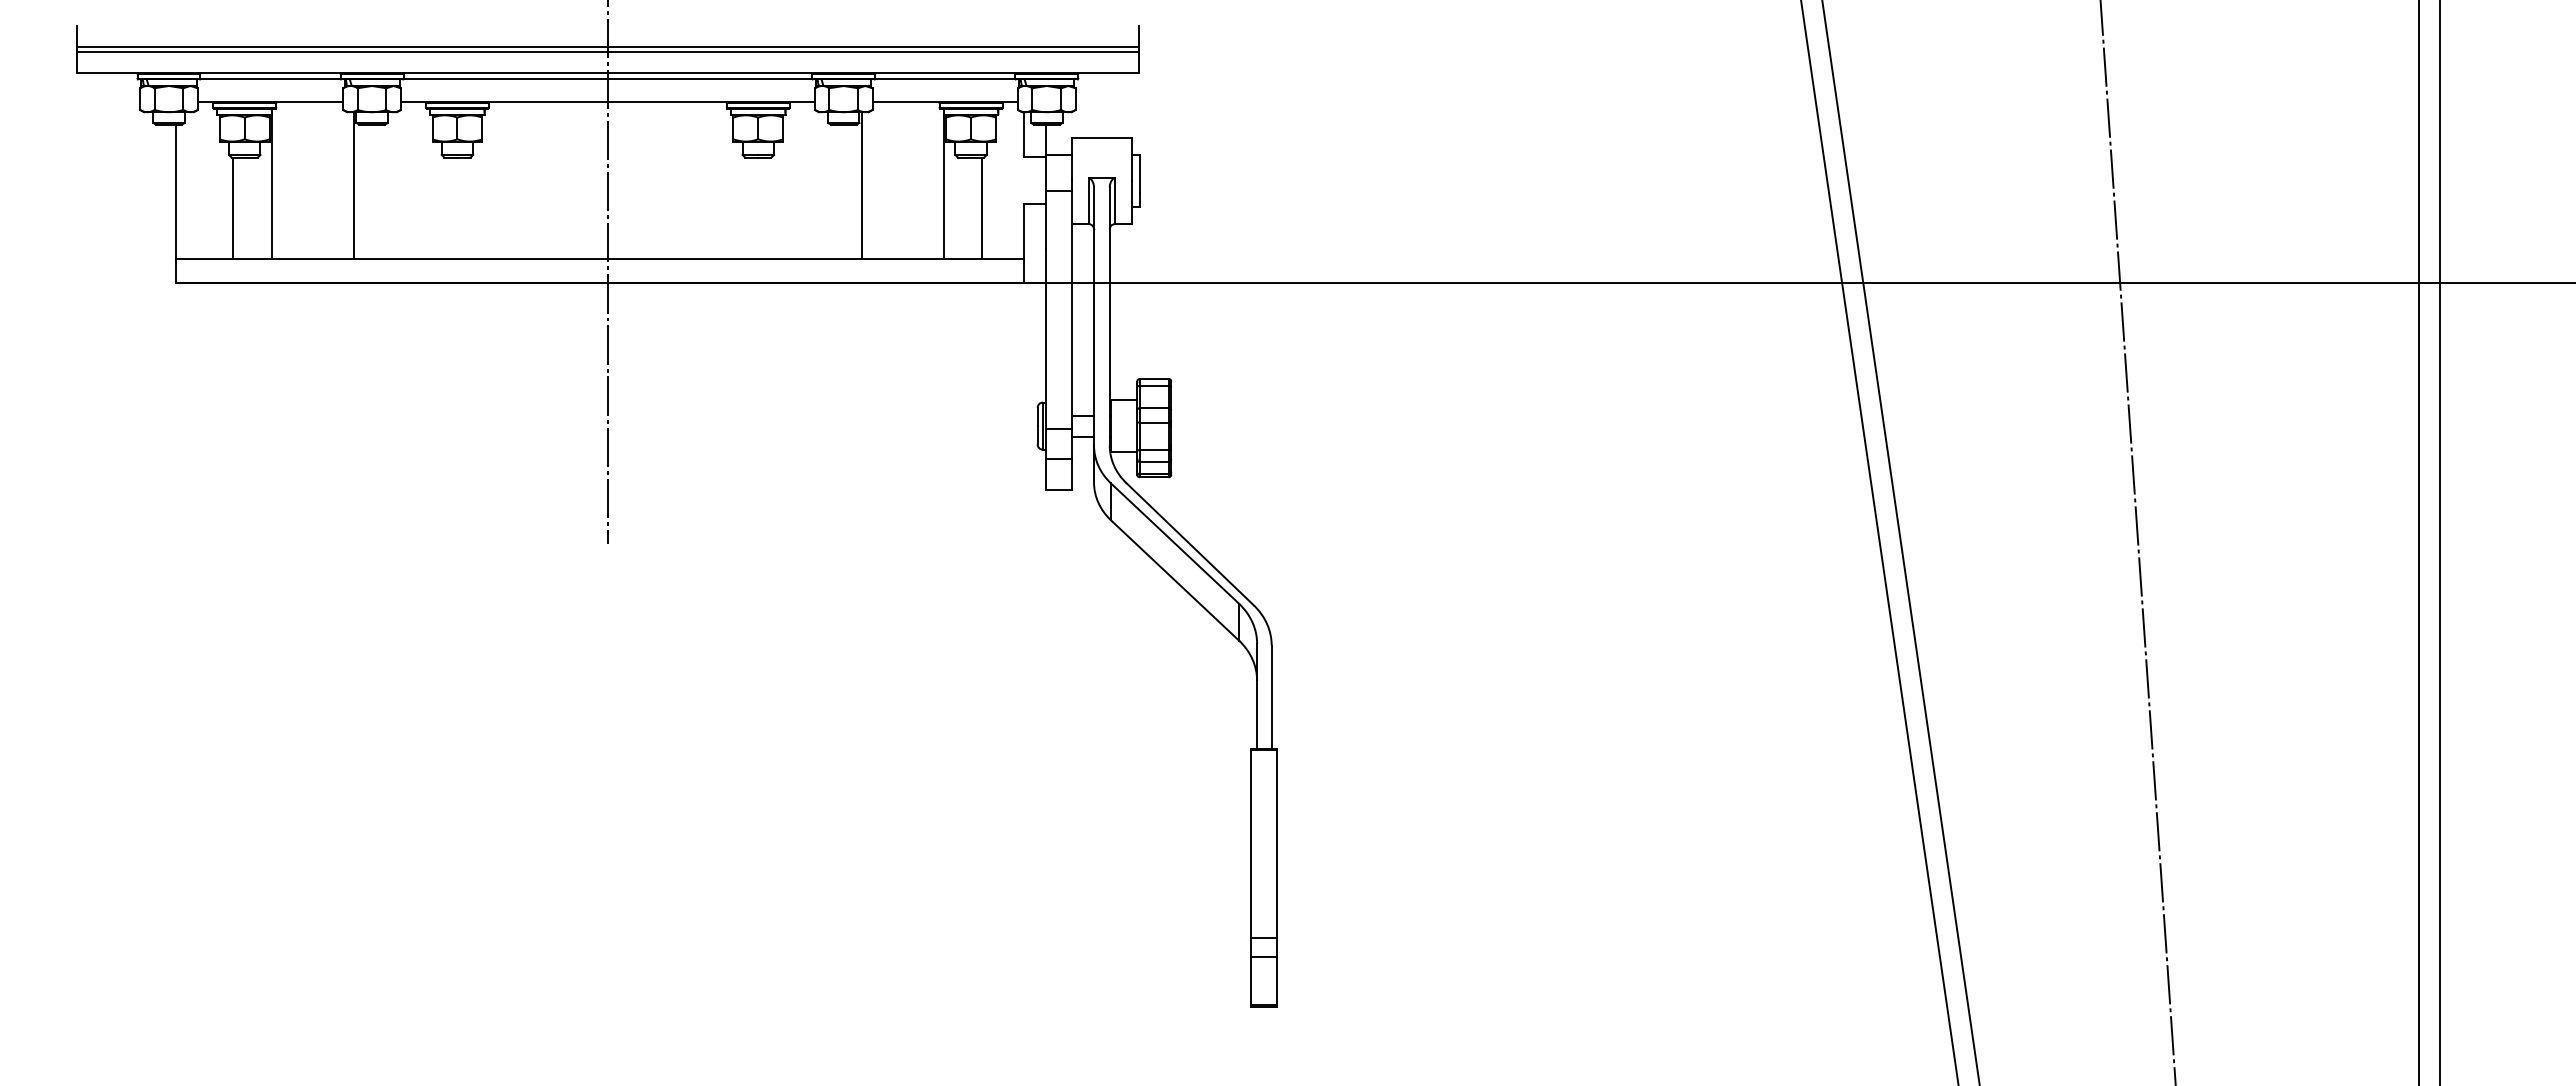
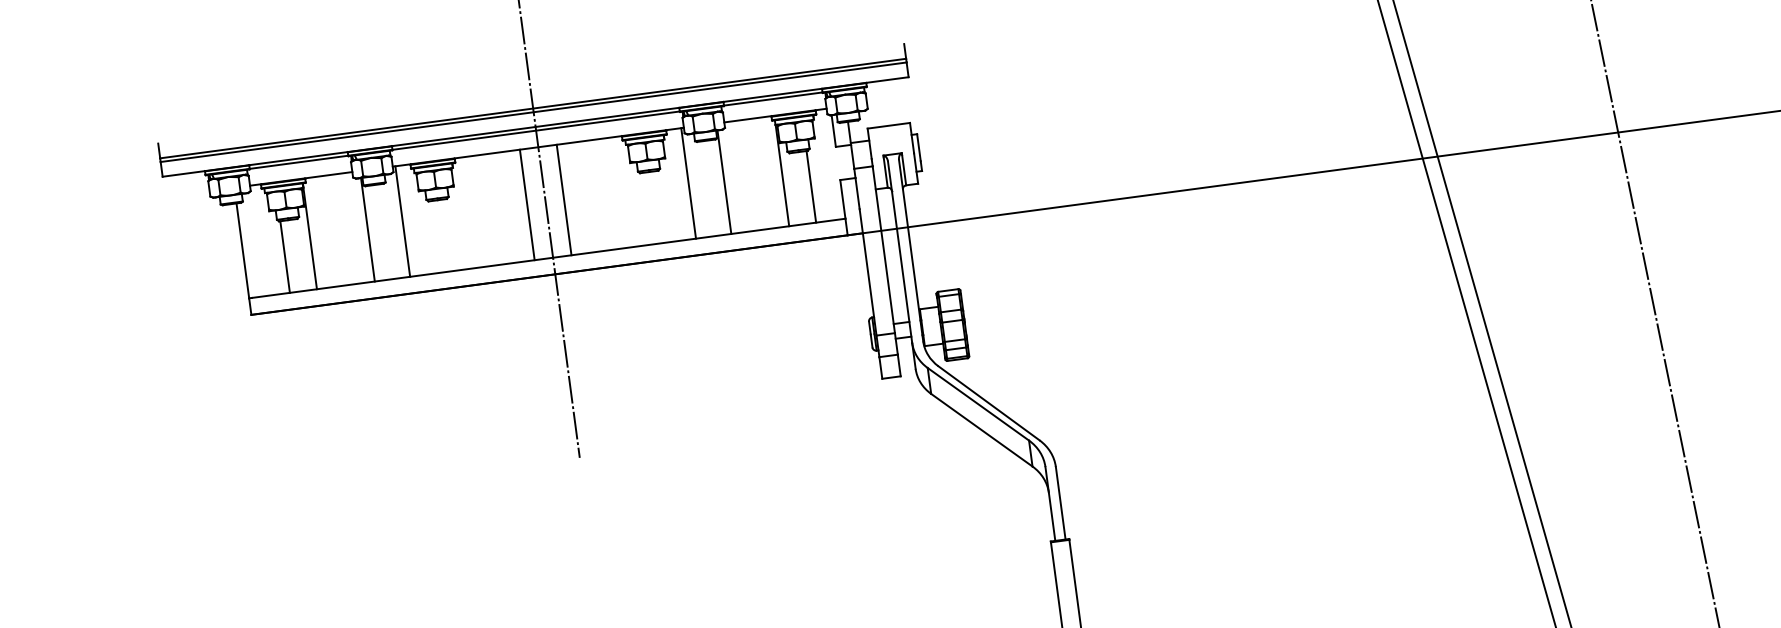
line: (404, 180) -> (402, 221), added
line: (581, 180) -> (527, 204), added
line: (634, 180) -> (564, 199), added
line: (811, 180) -> (688, 183), added

